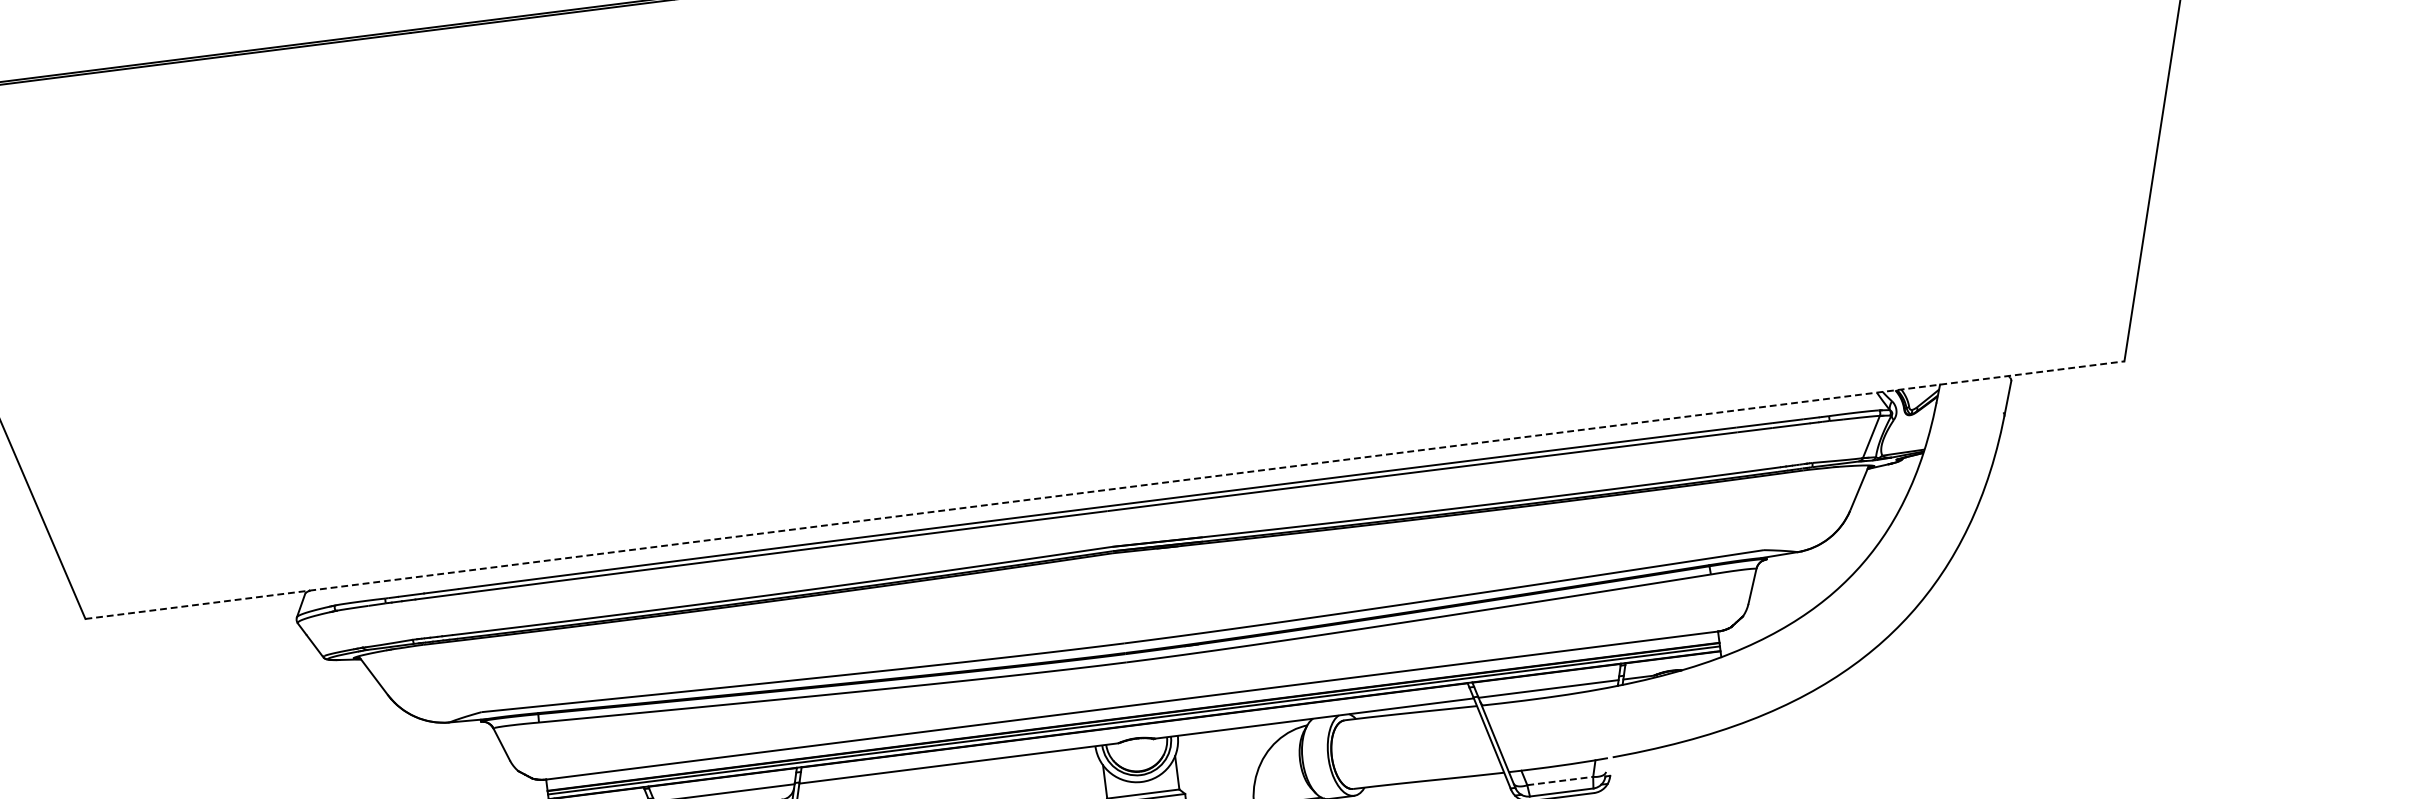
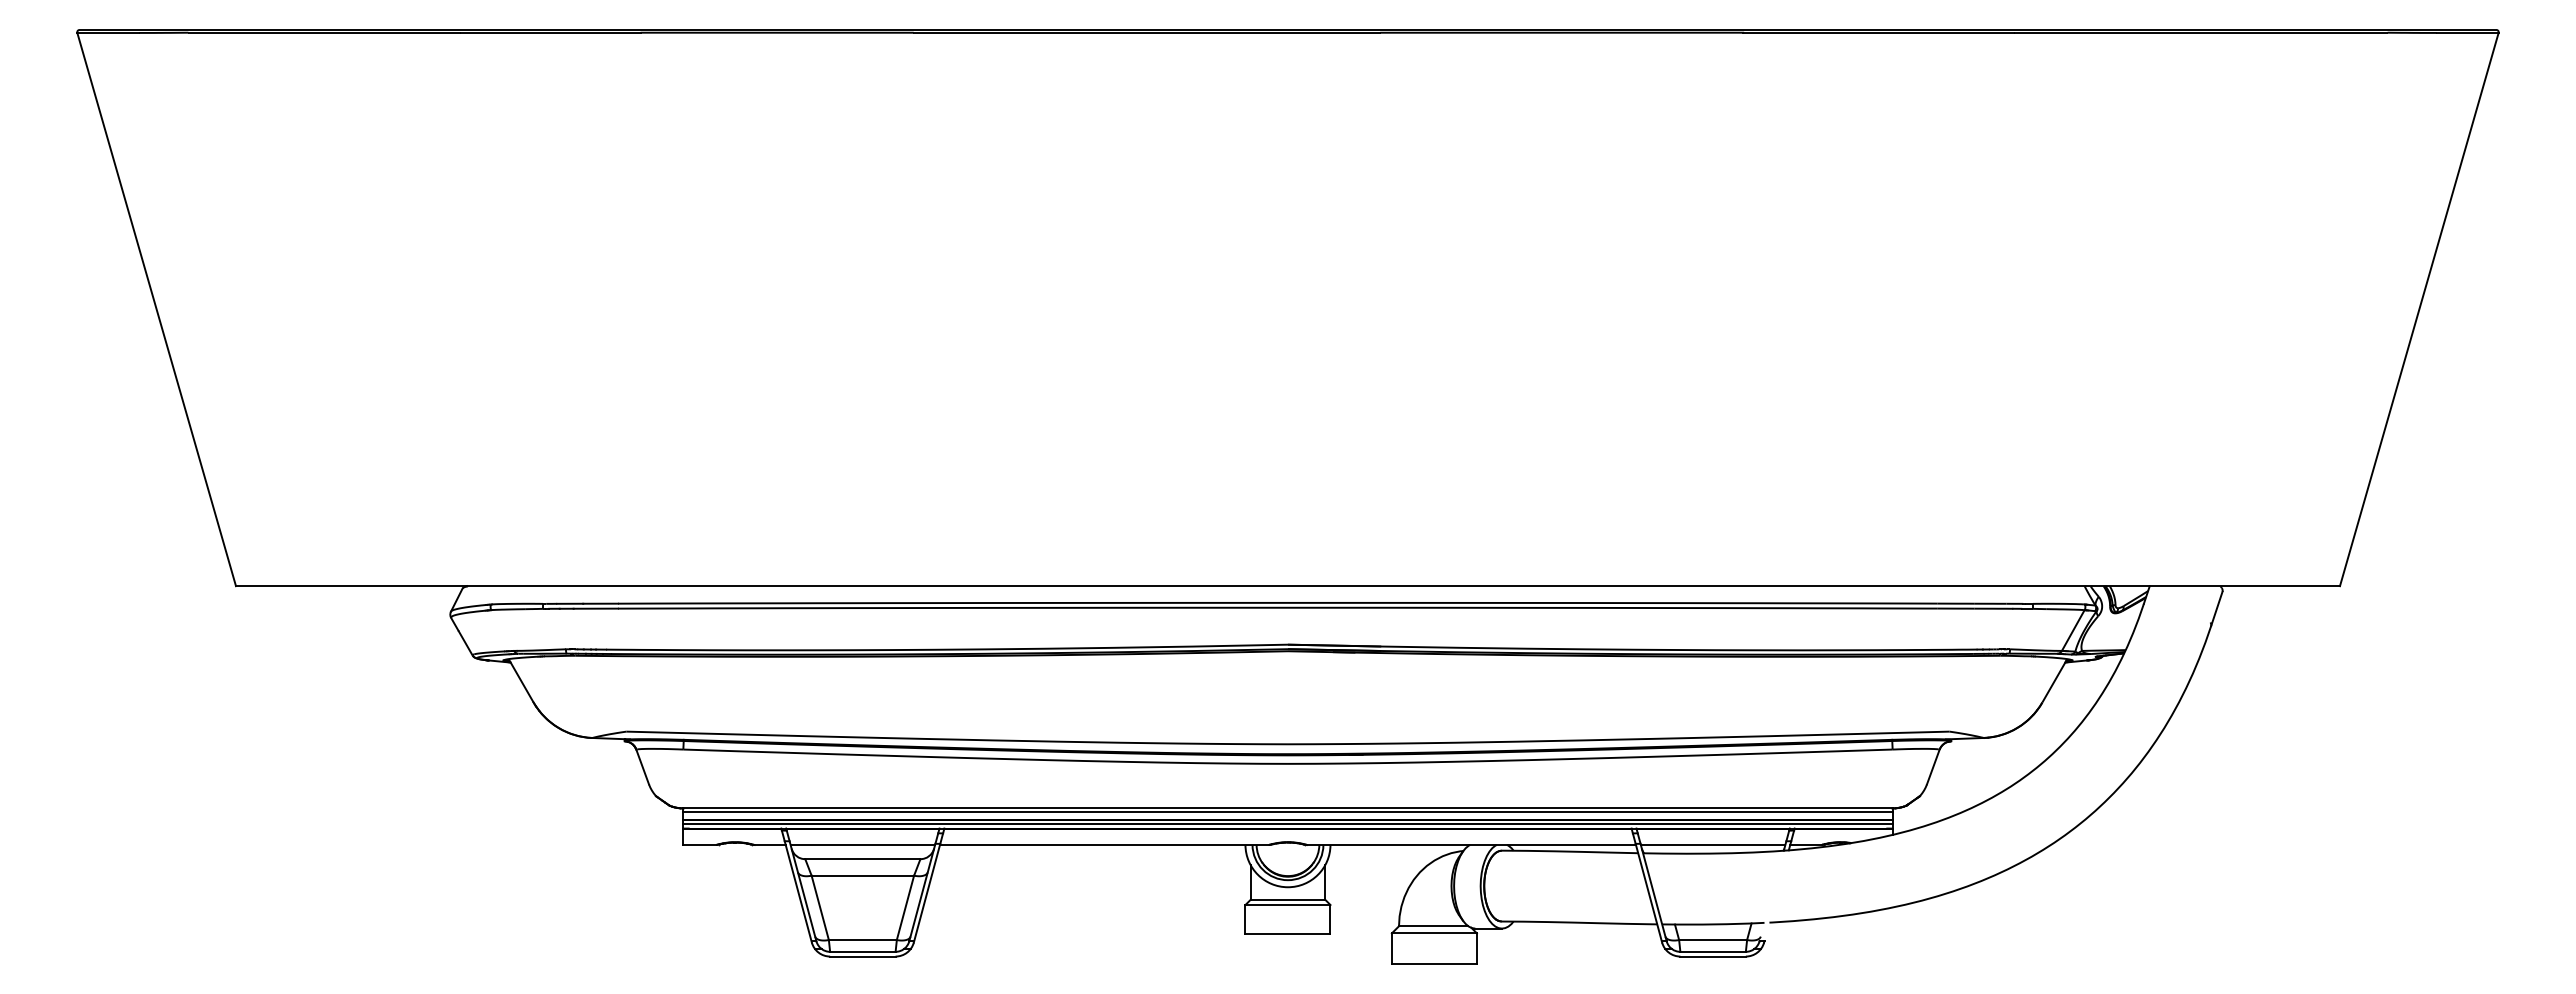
line: (1105, 490) -> (1288, 586), dashed -> solid
line: (1132, 709) -> (1287, 812), added
line: (1560, 781) -> (1713, 940), dashed -> solid

